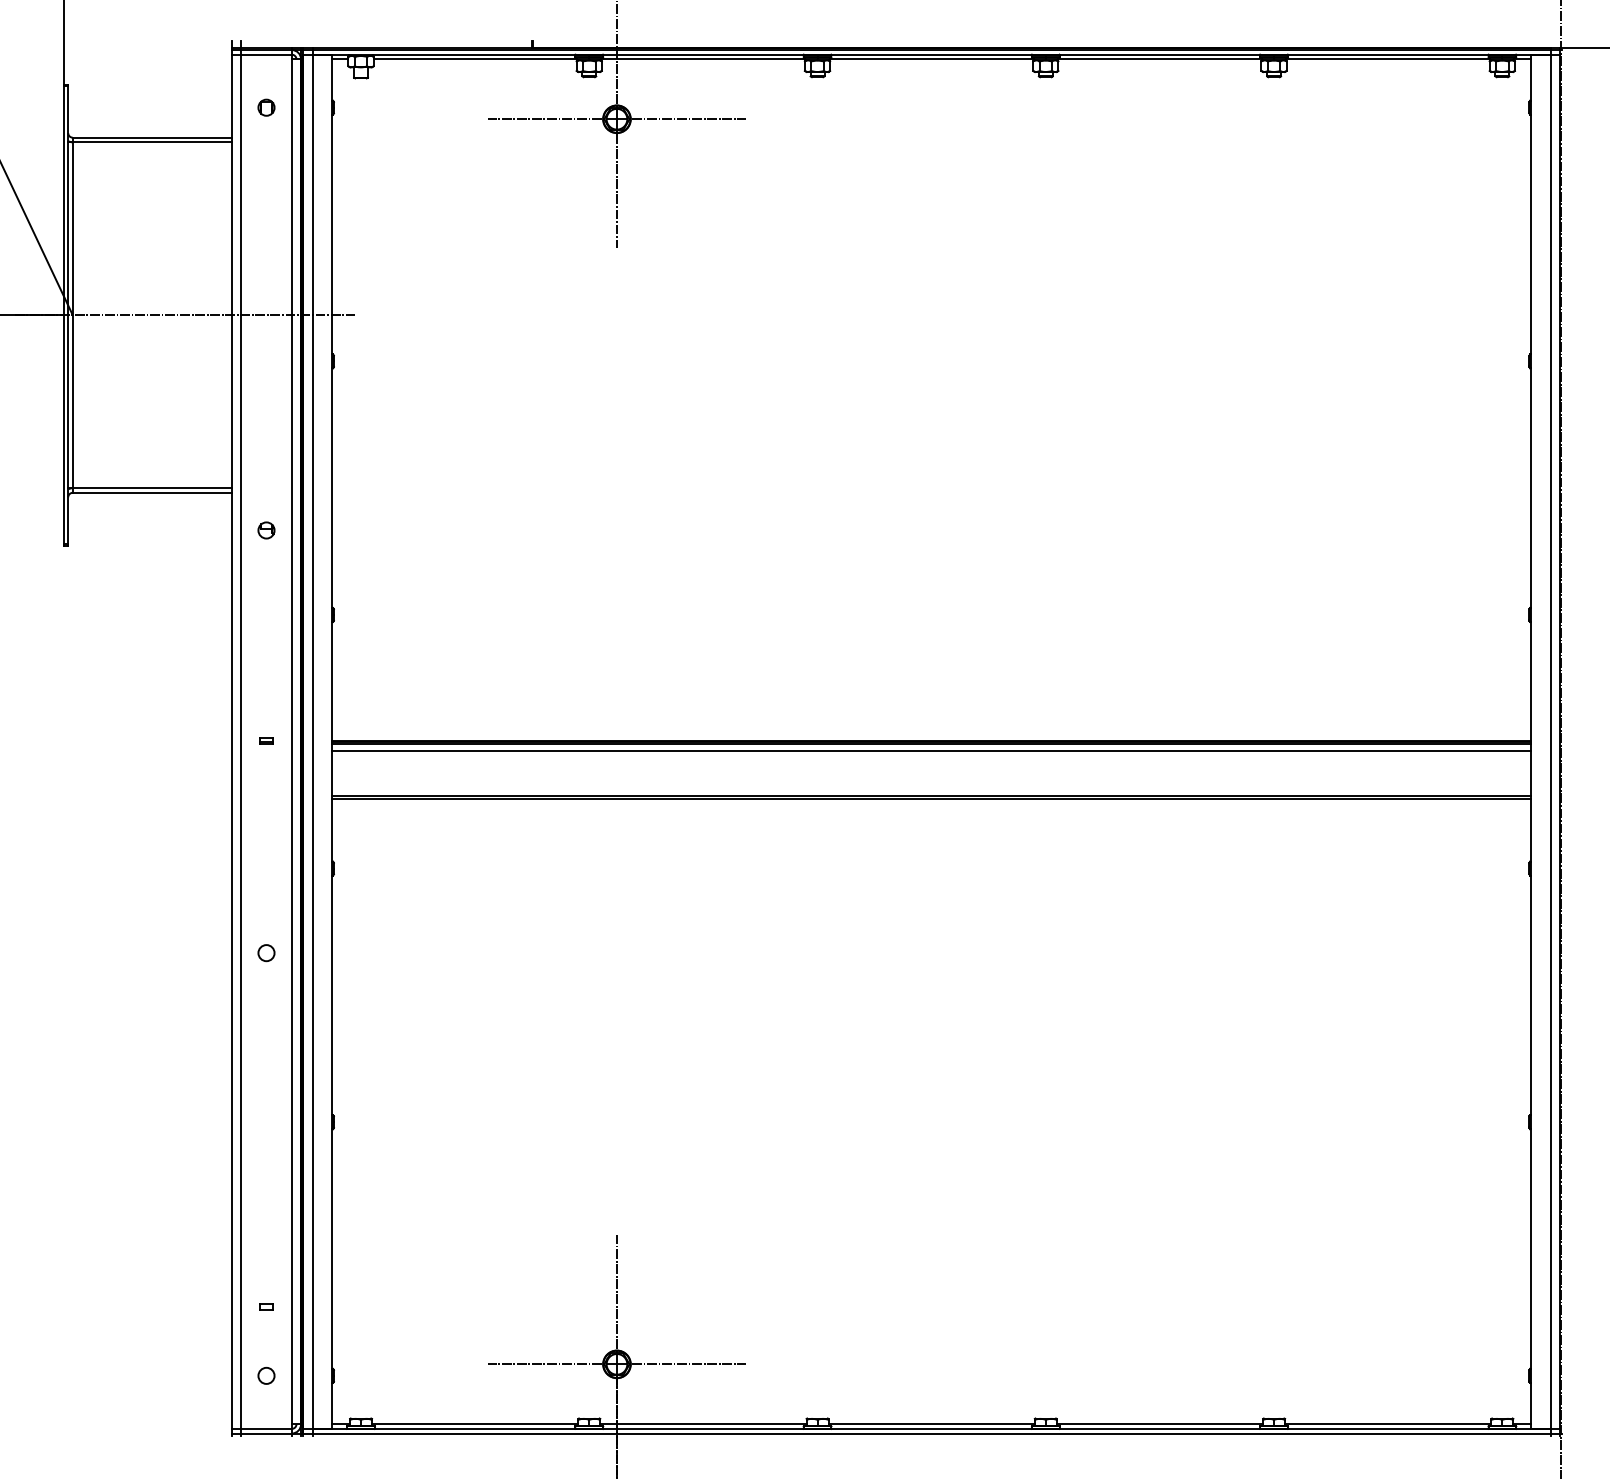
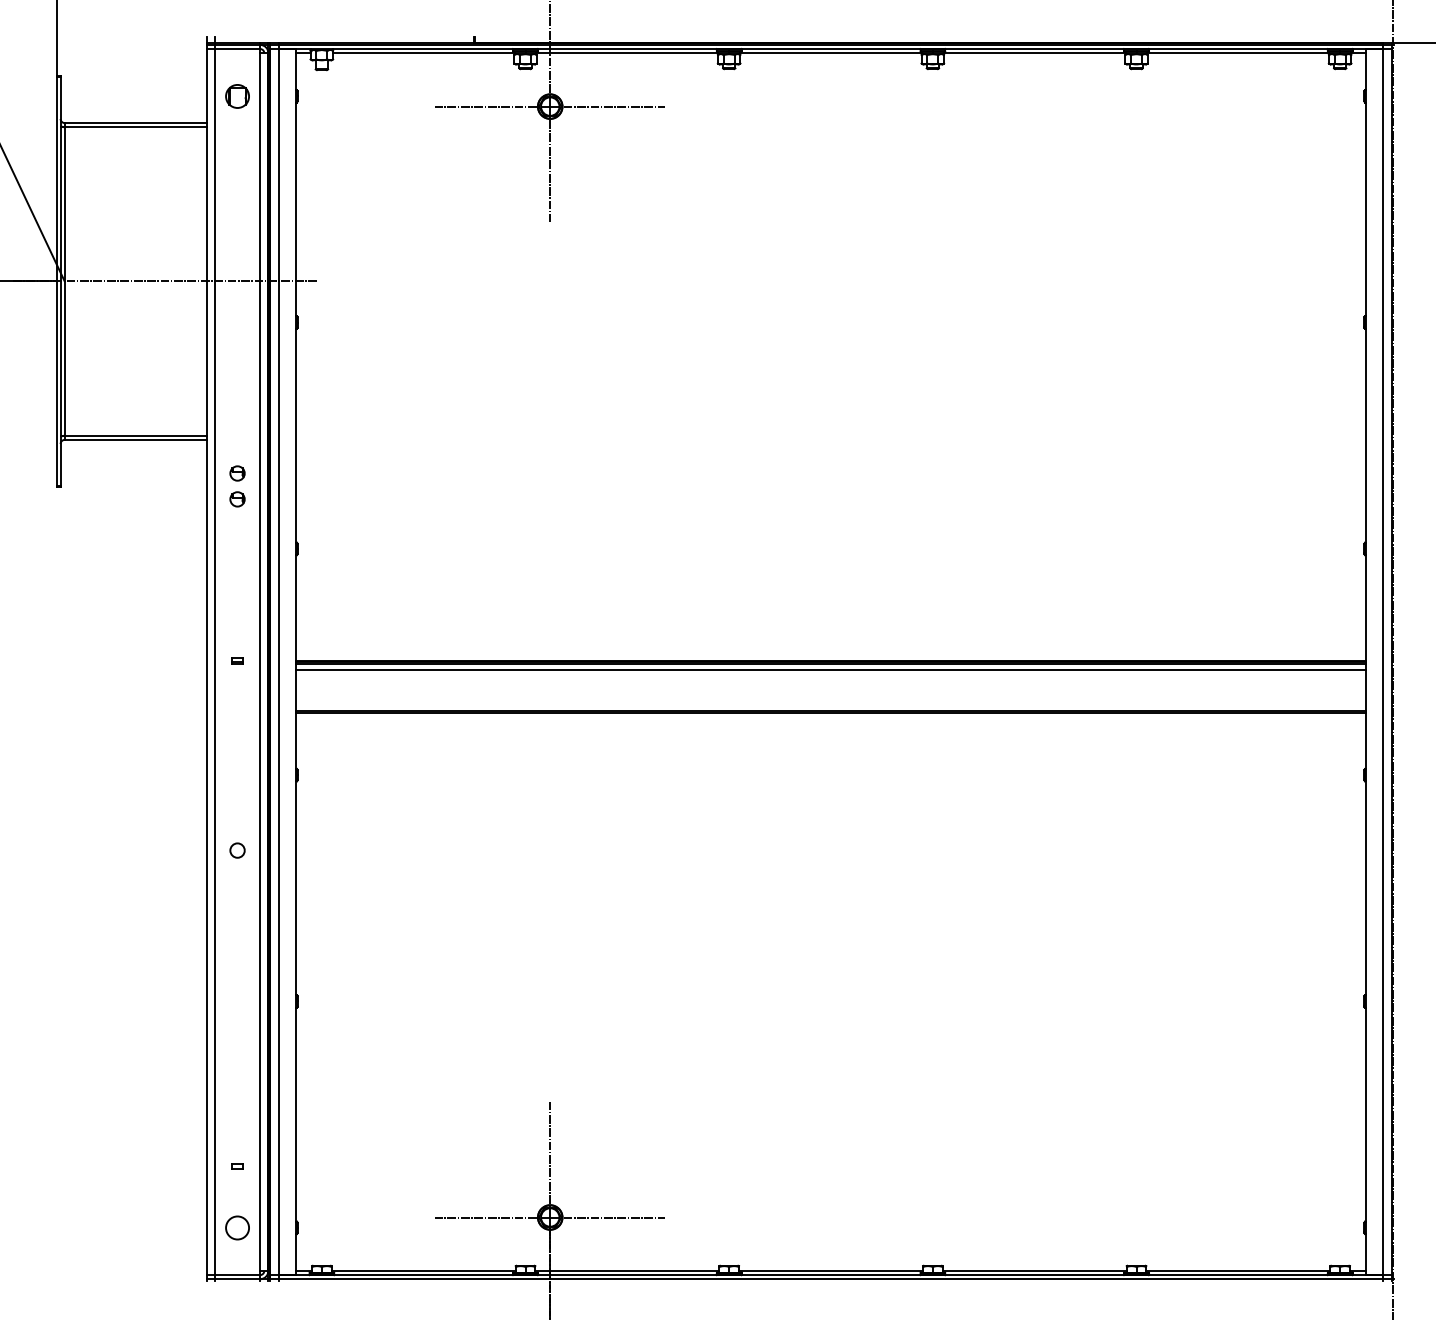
circle: (266, 107) -> (237, 96), size x1.6
part: (266, 559) -> (237, 499), added
circle: (266, 1375) -> (237, 1227), size x1.6

